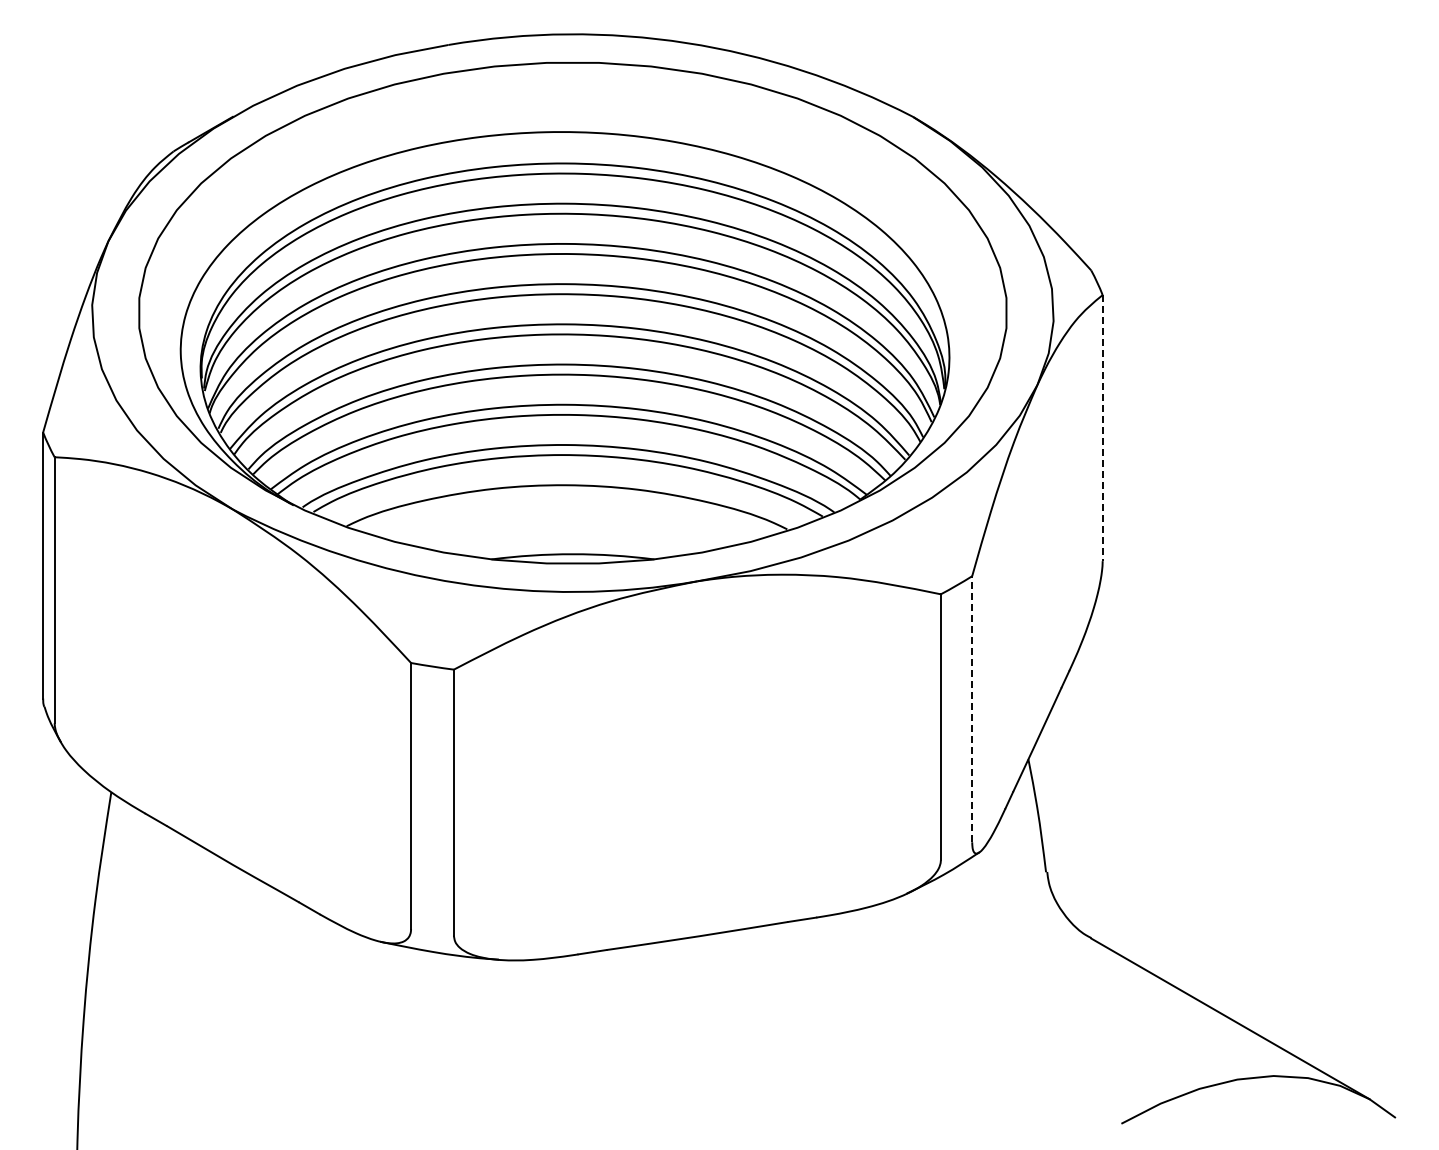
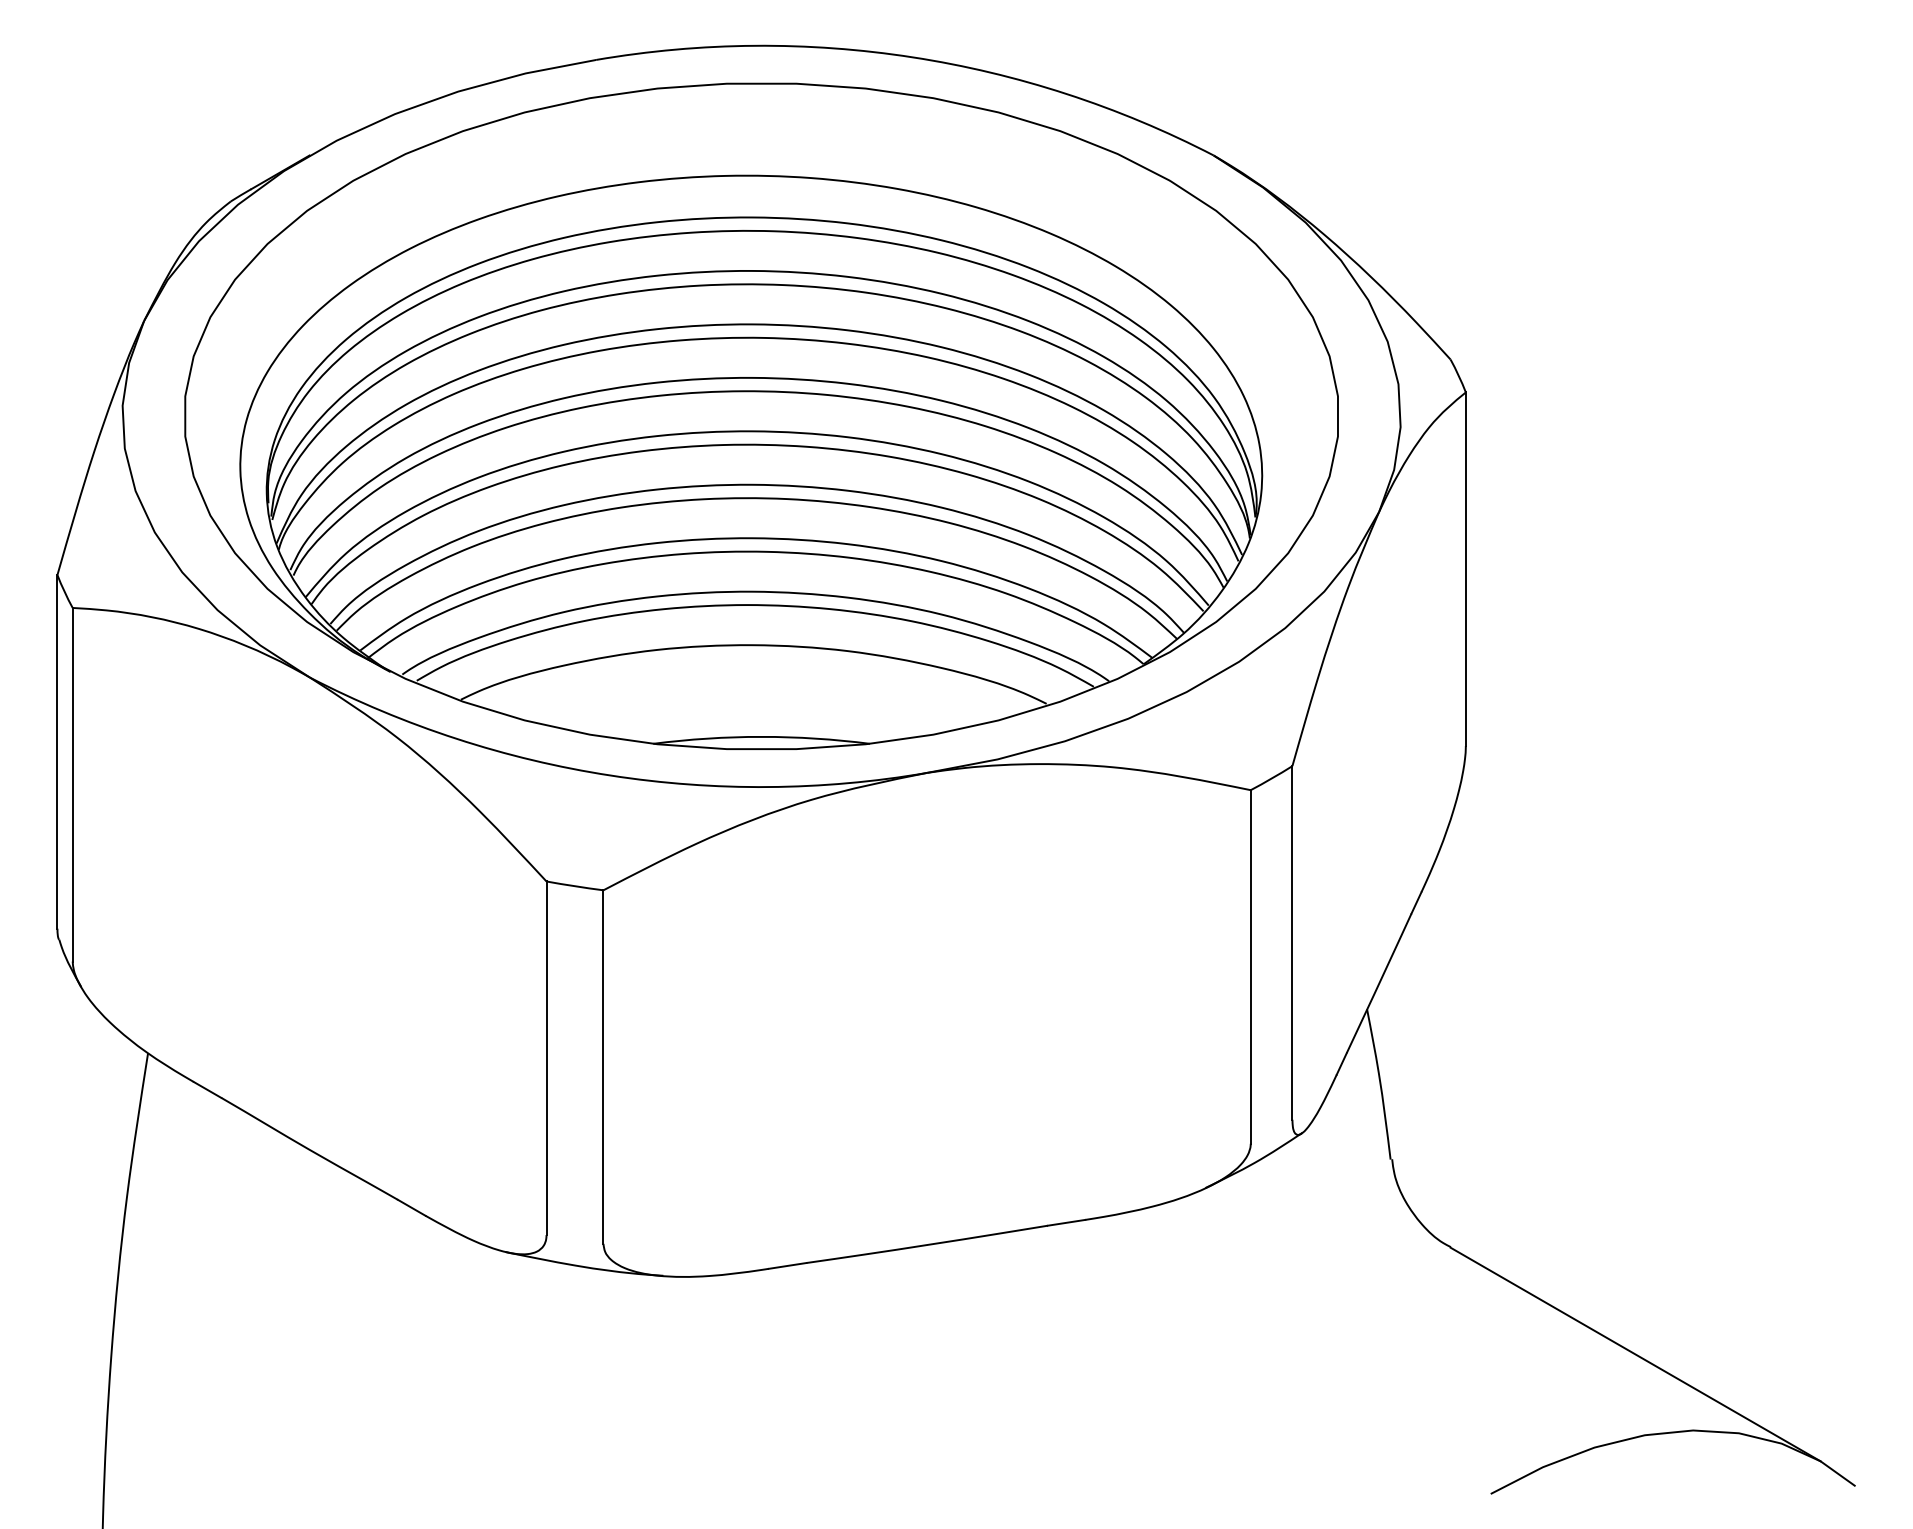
line: (1102, 428) -> (1465, 569), dashed -> solid
line: (972, 708) -> (1292, 941), dashed -> solid

